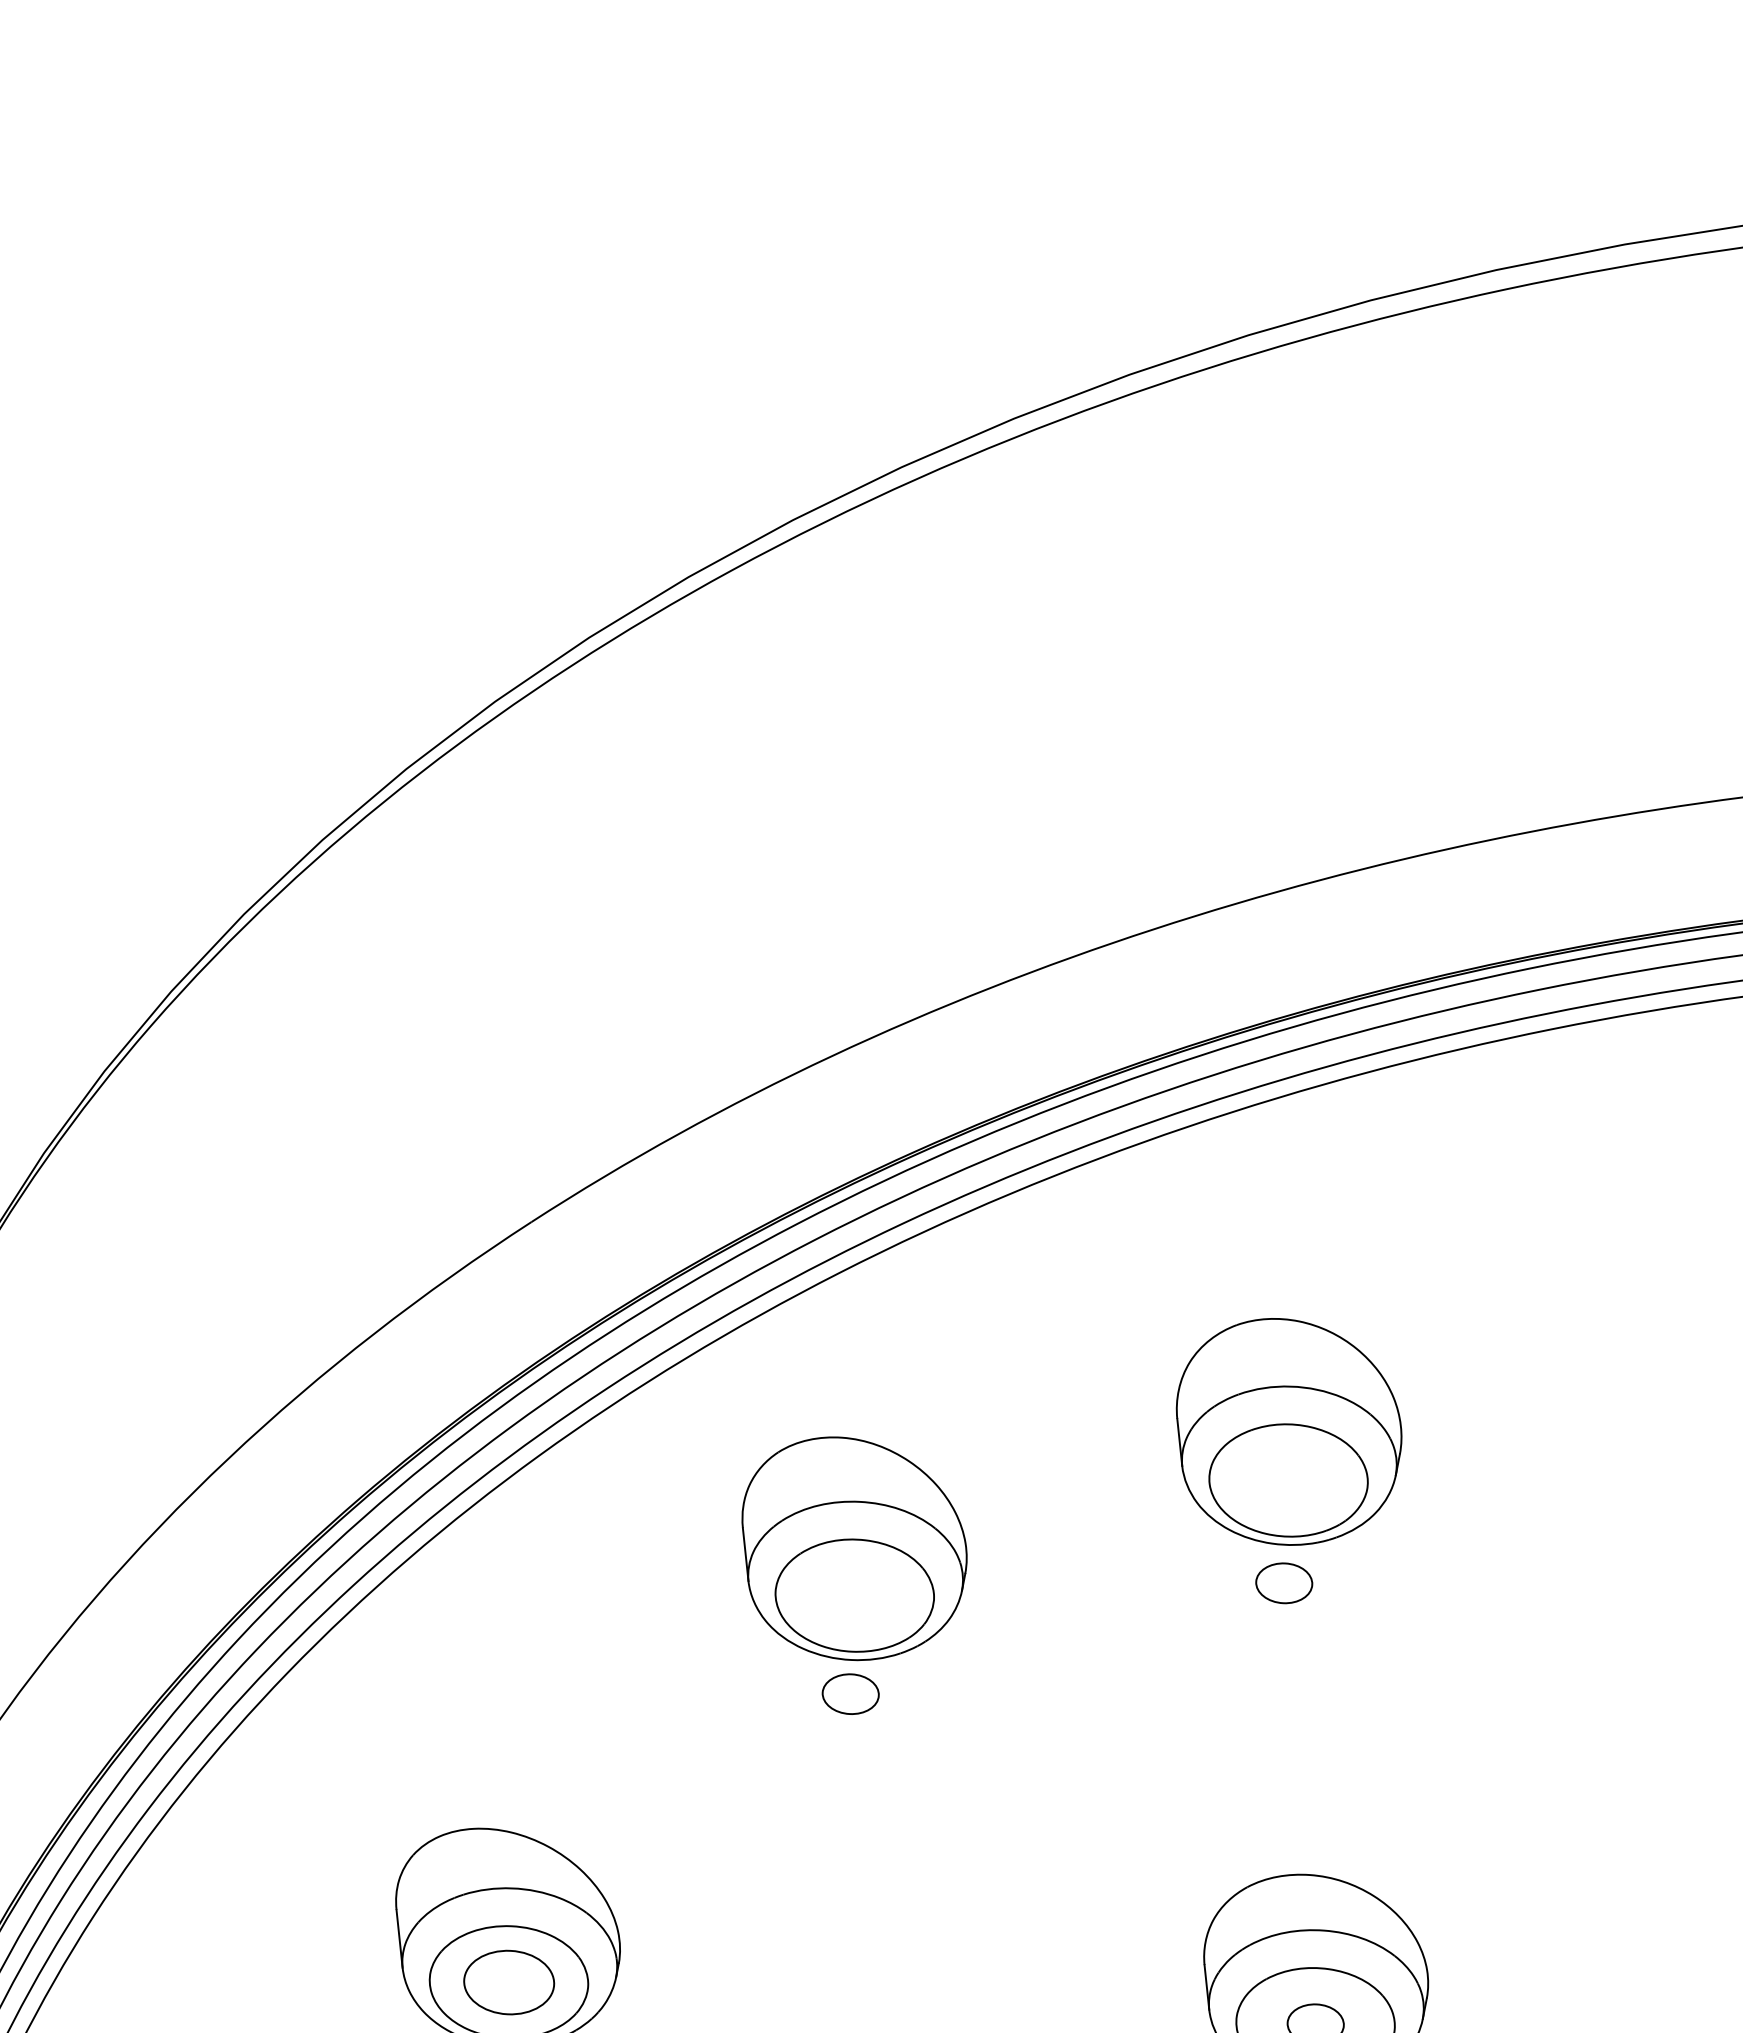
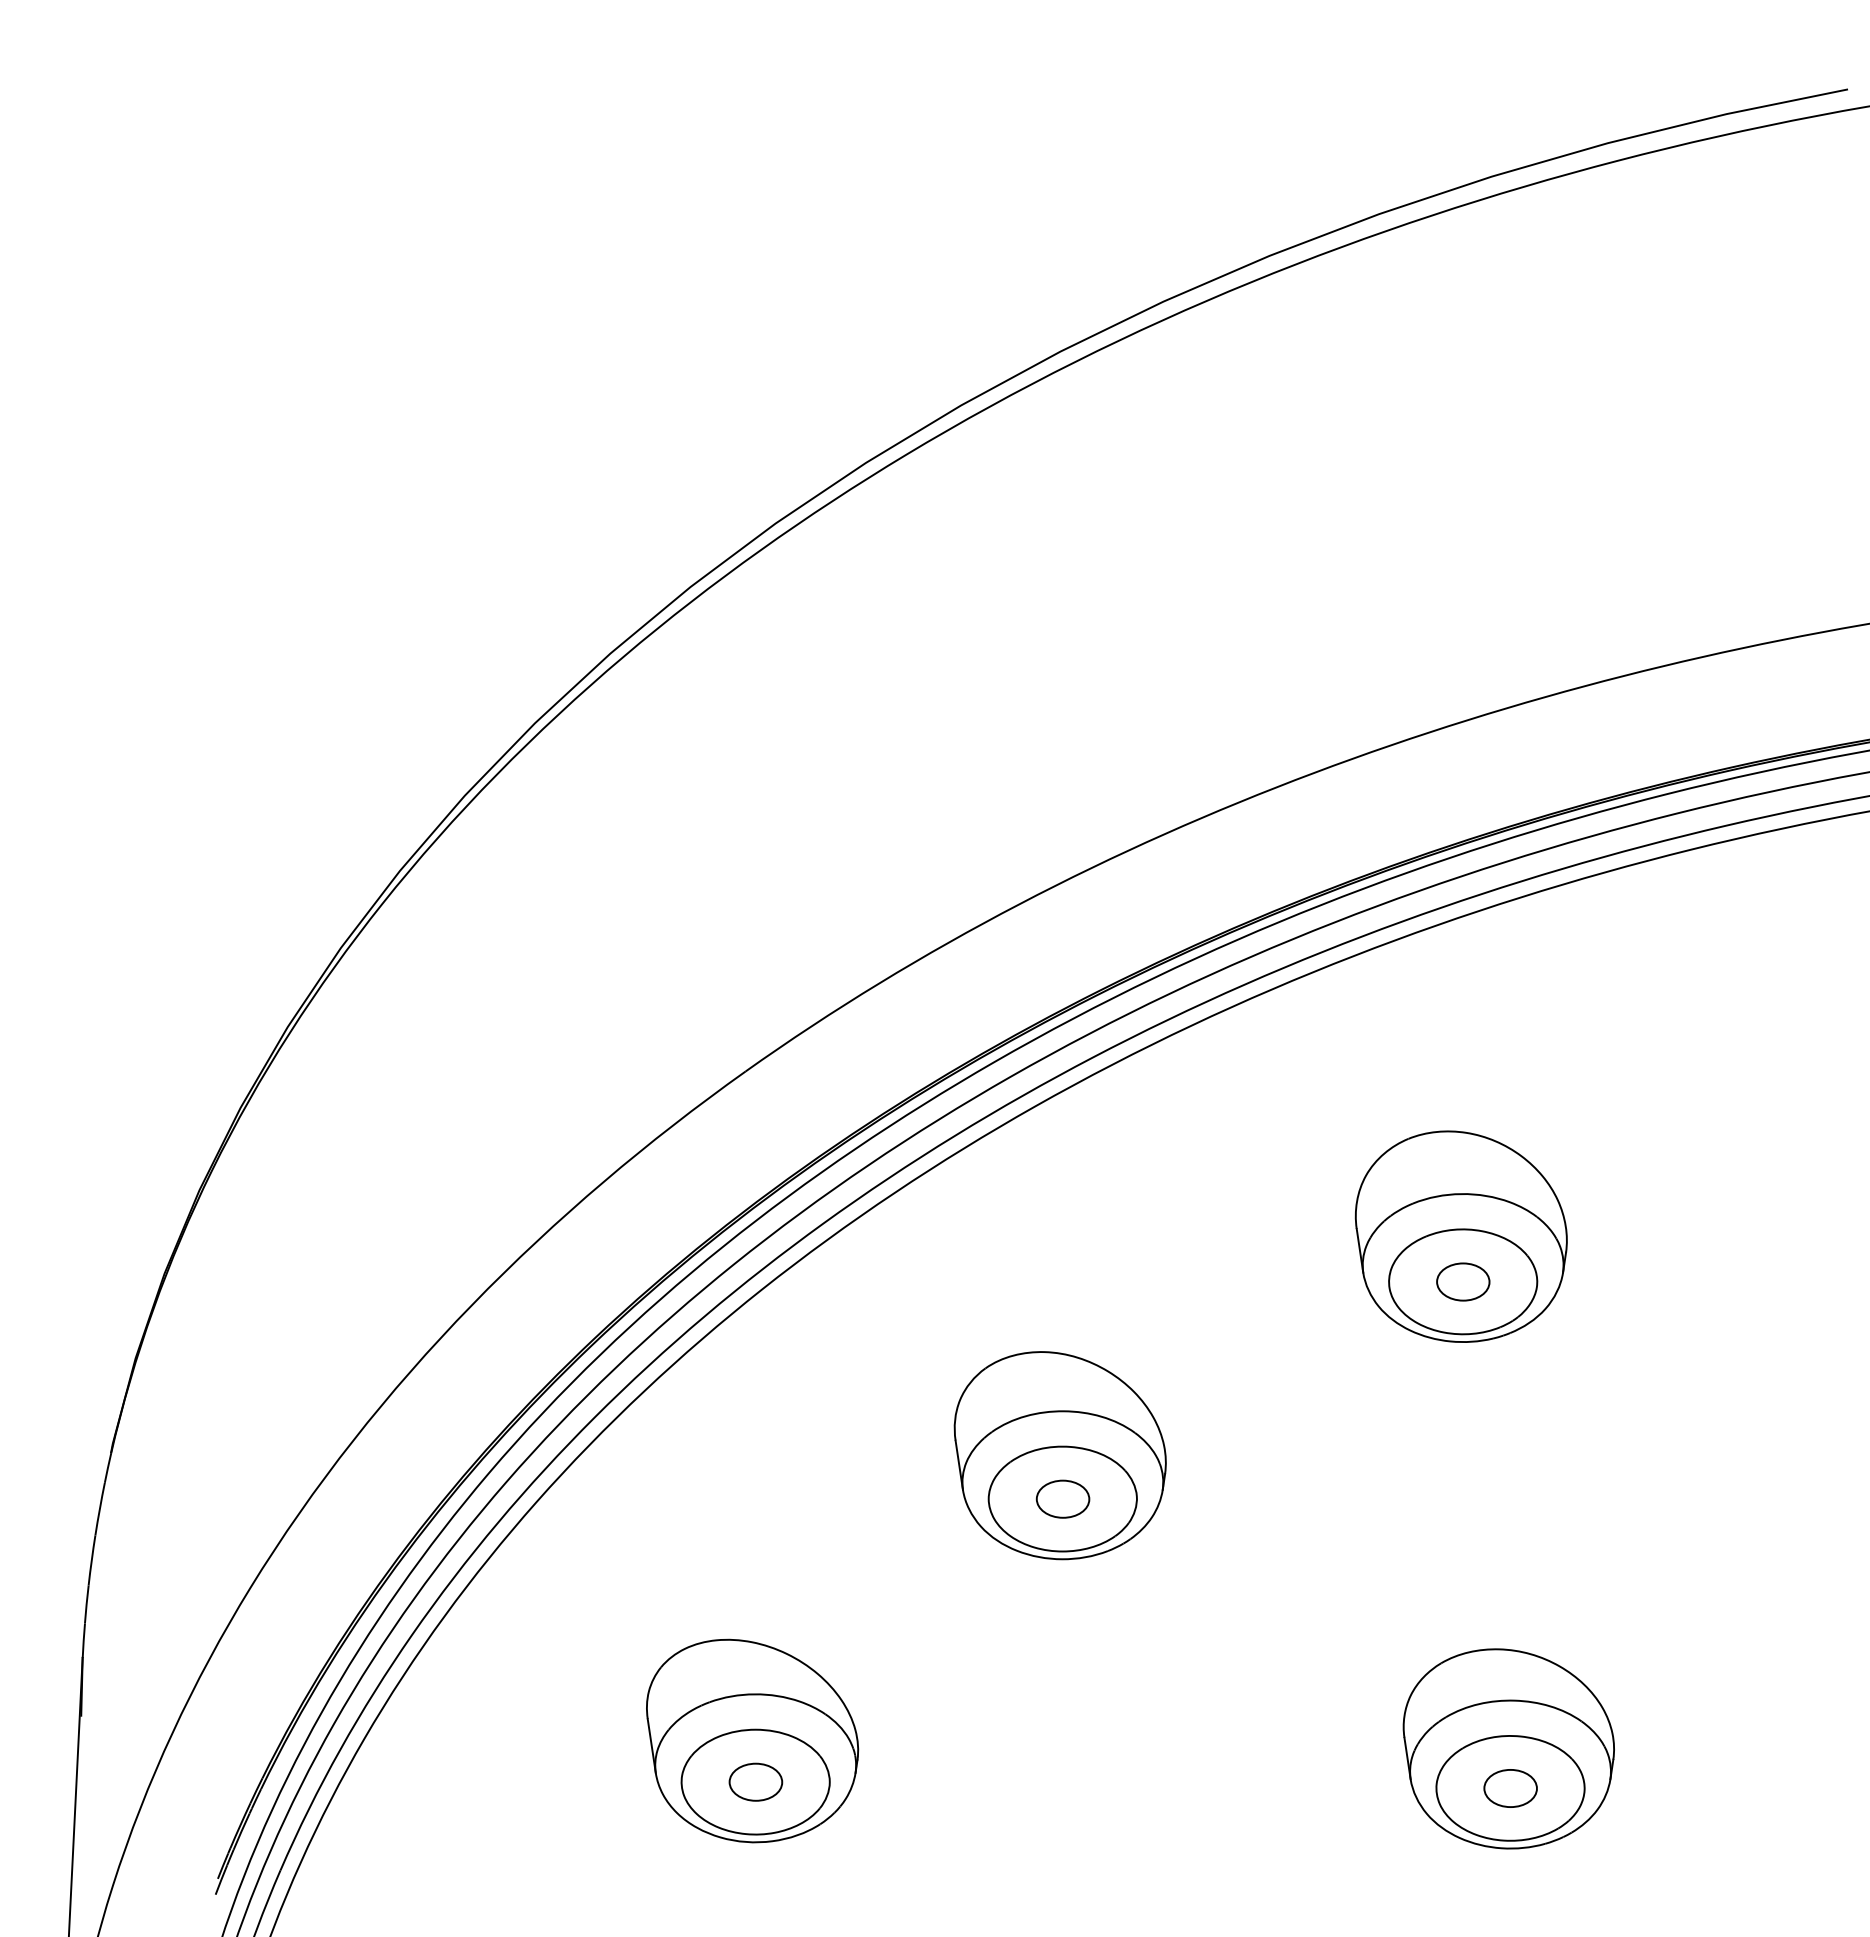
part: (853, 1548) -> (1059, 1455), moved
part: (1284, 1582) -> (1463, 1281), moved
part: (508, 1981) -> (755, 1781), size x0.62

